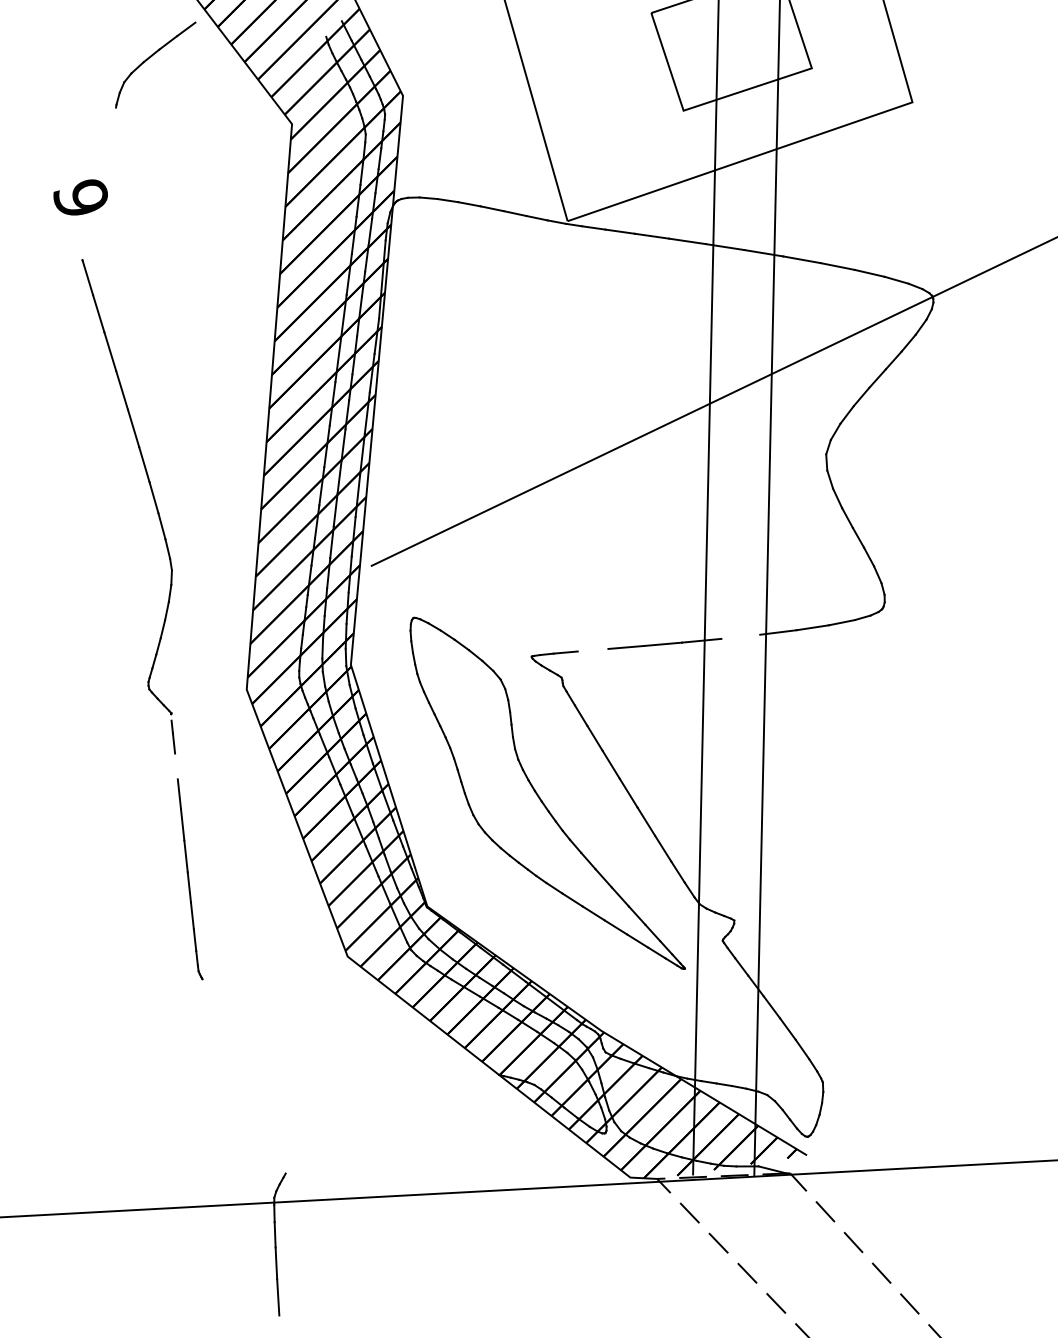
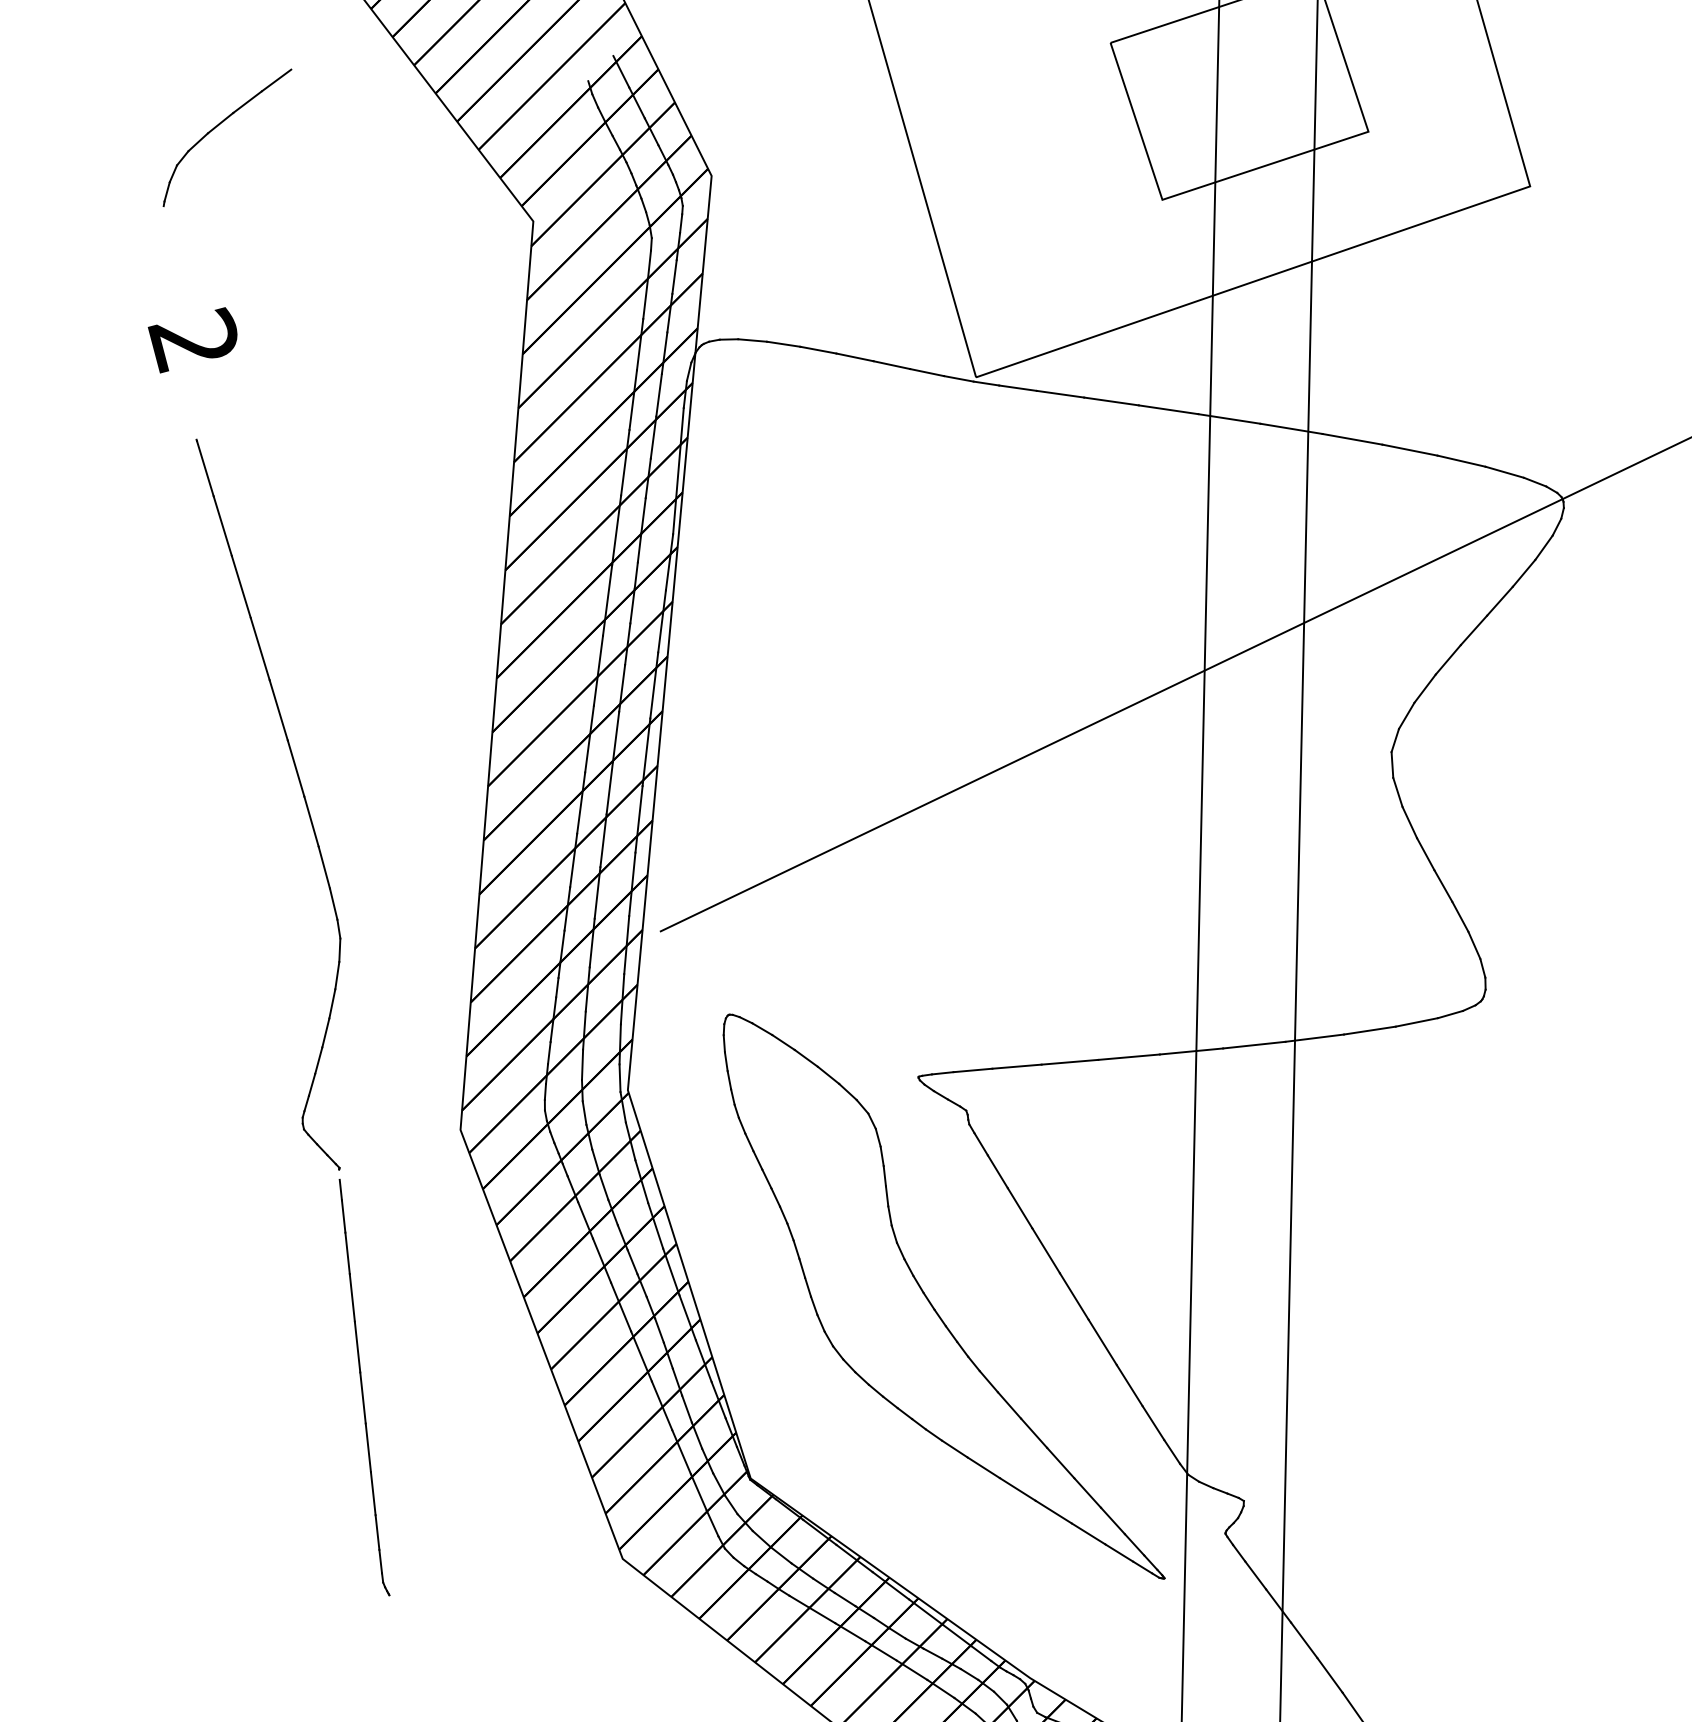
part: (151, 57) -> (220, 125), moved
text: (79, 197) -> (191, 339), 9 -> 2
line: (740, 636) -> (1253, 1044), added
line: (592, 649) -> (1016, 1065), added
line: (176, 766) -> (347, 1253), added

